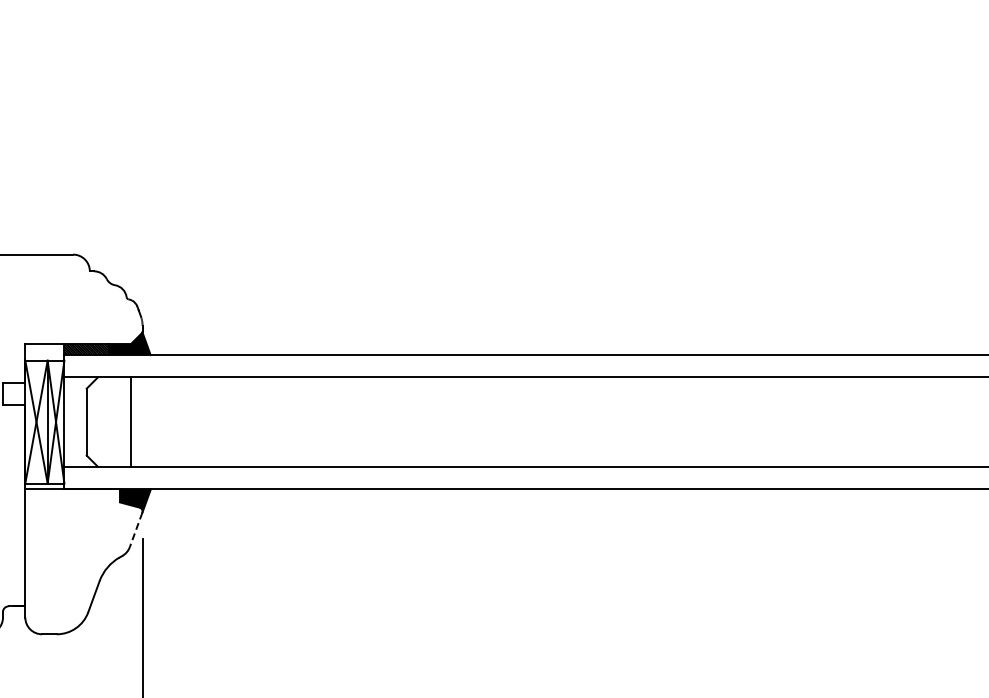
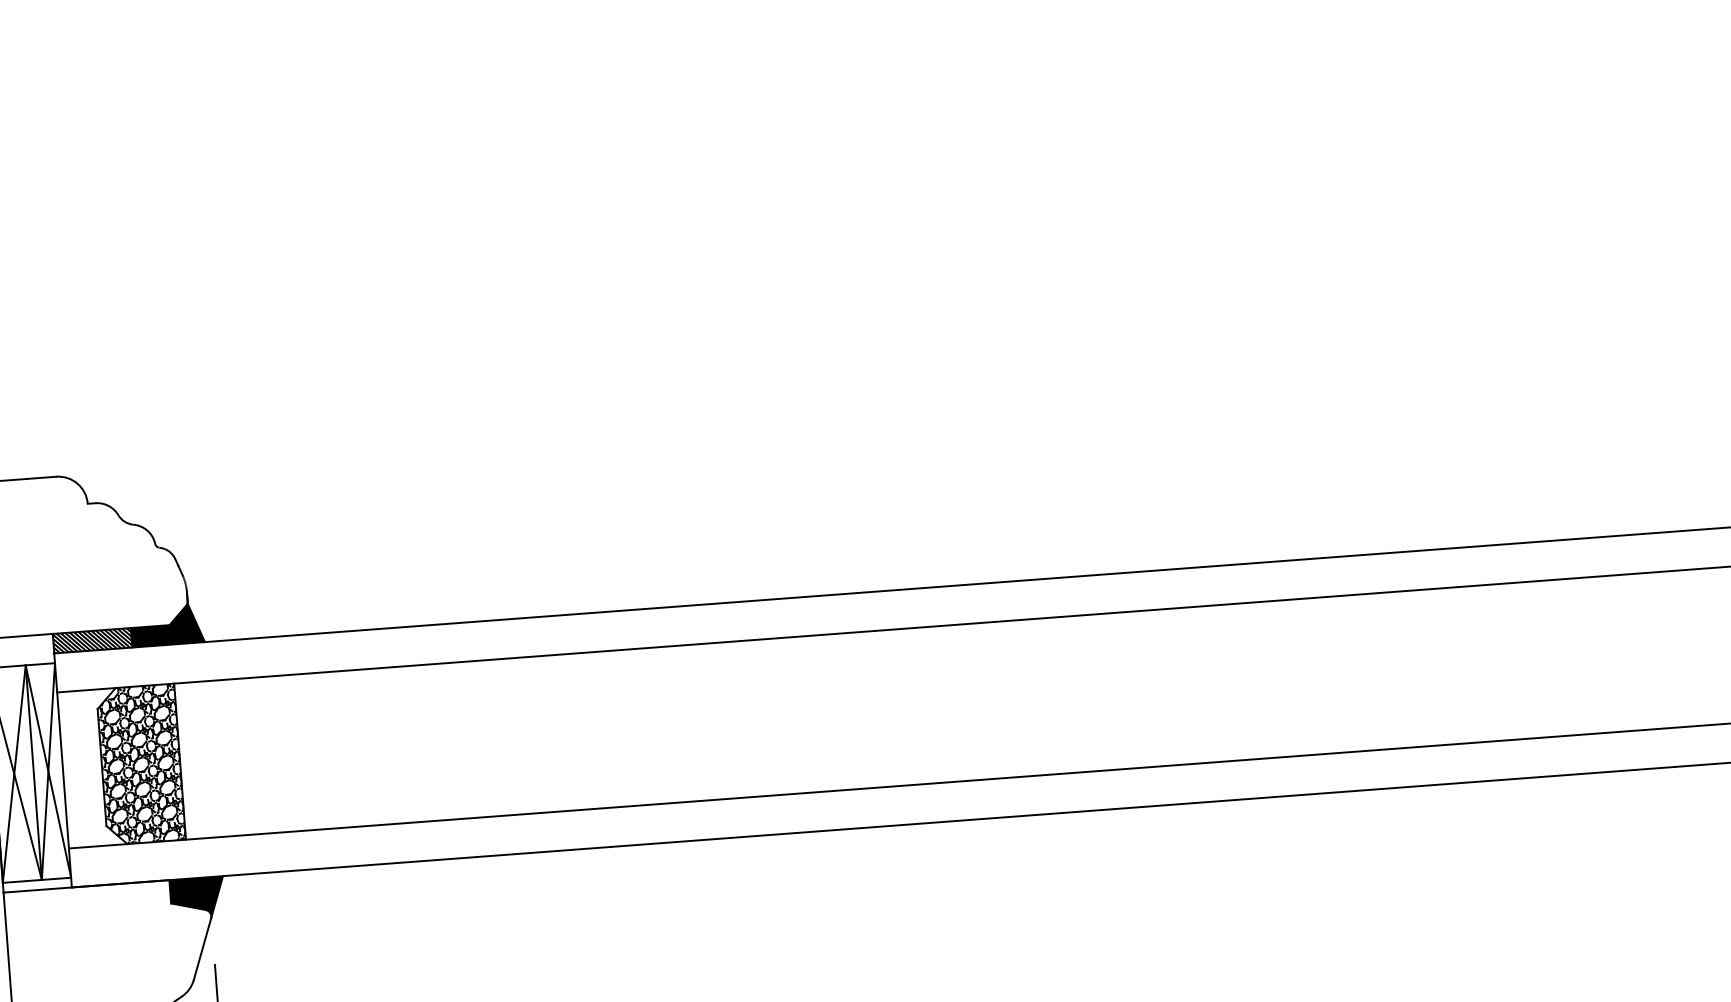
hatch: (108, 421) -> (139, 763), added
line: (135, 530) -> (201, 950), dashed -> solid

